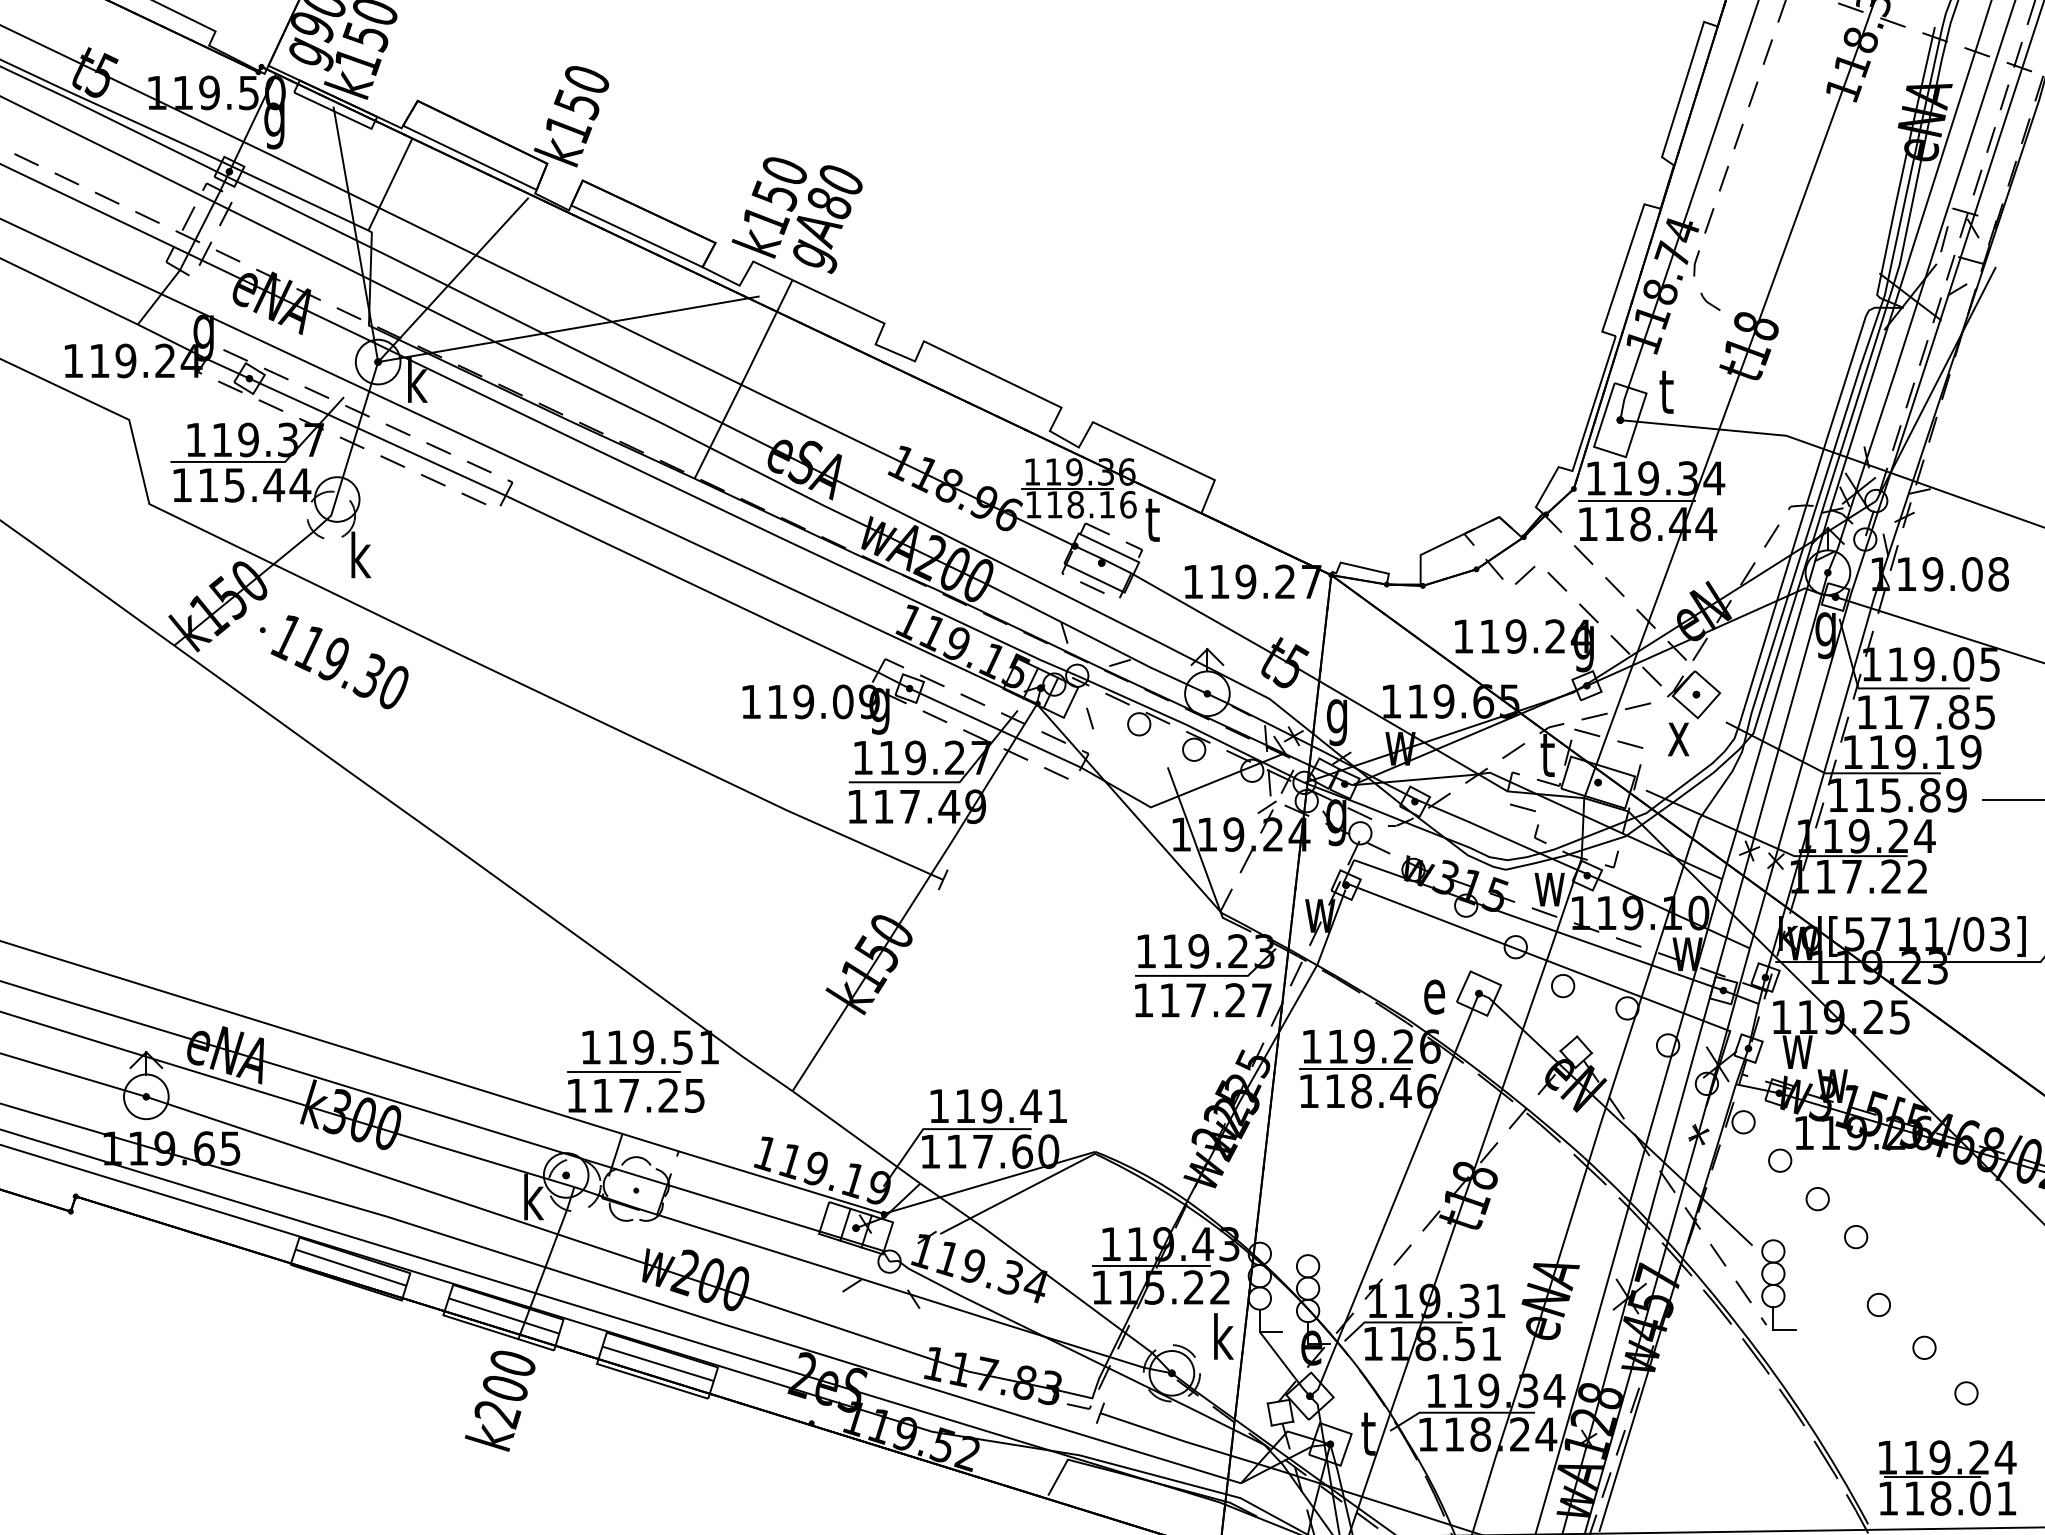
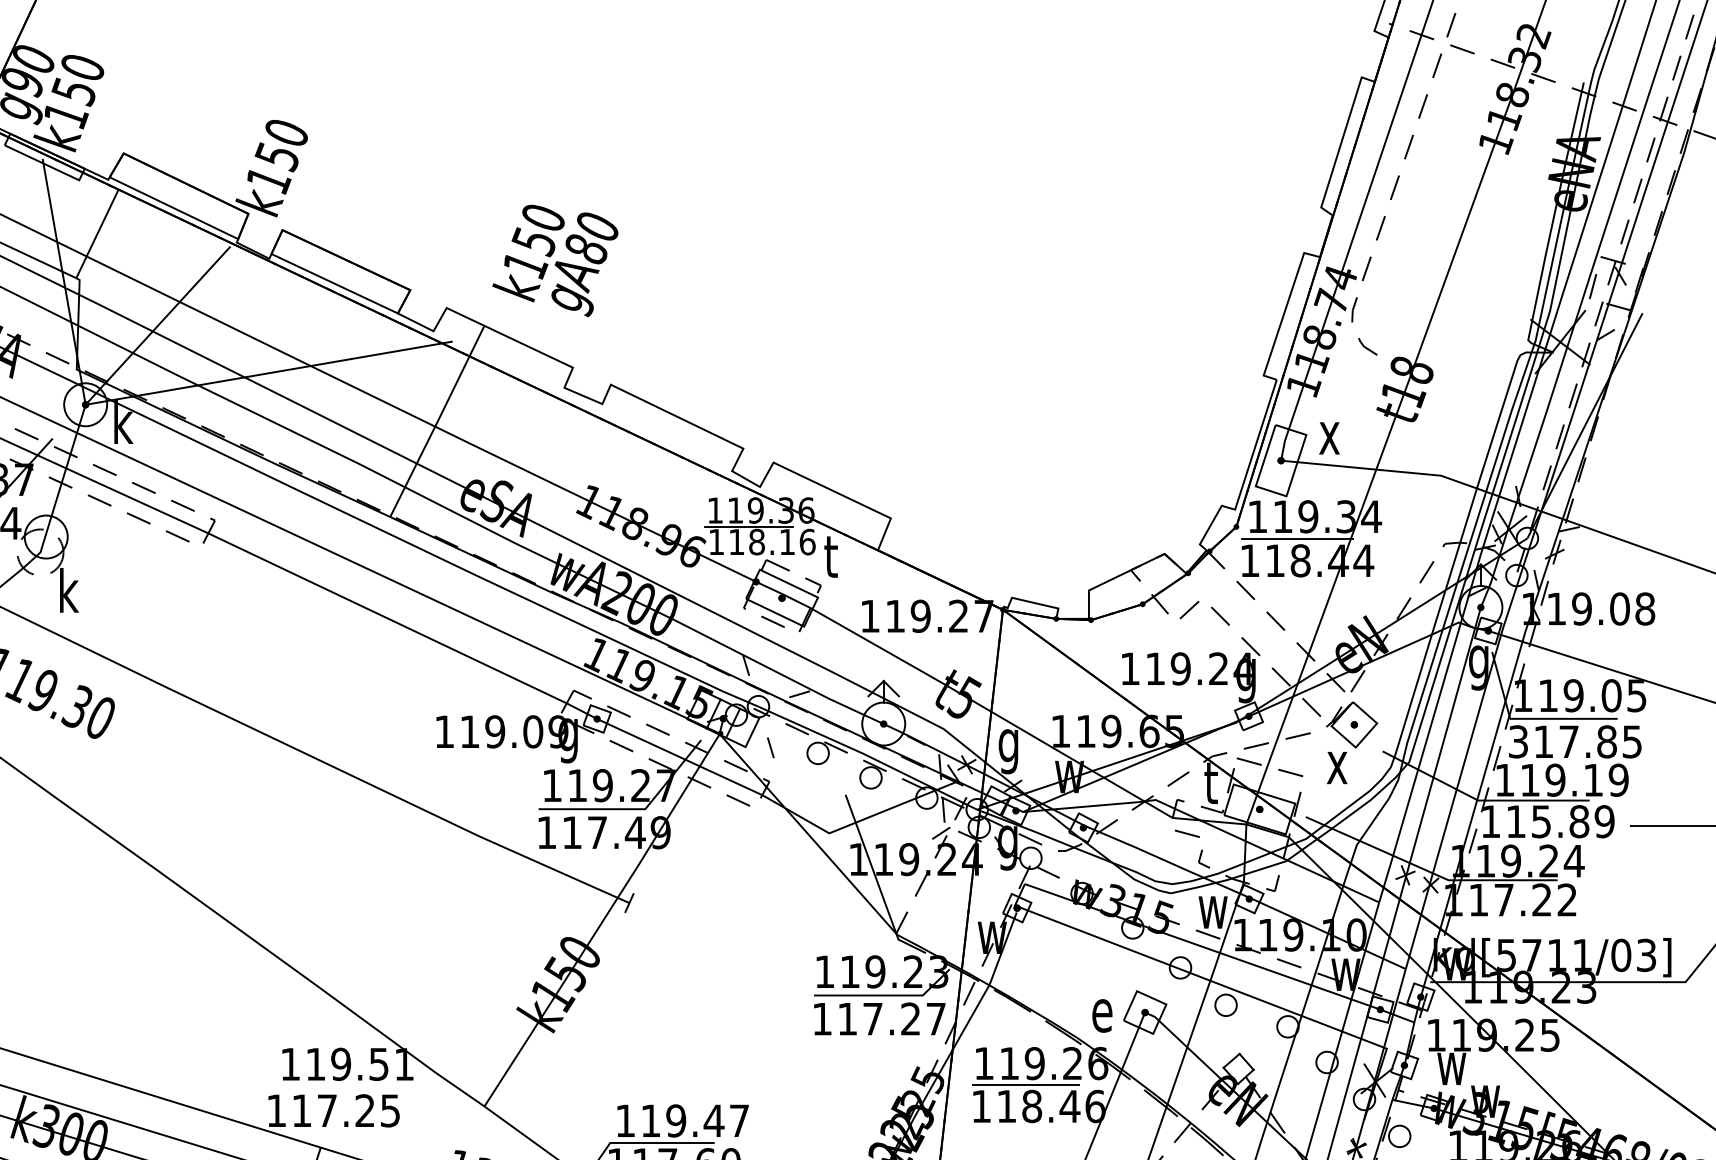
text: (796, 215) -> (554, 260), moved
text: (1670, 391) -> (1329, 433), t -> x
text: (1866, 712) -> (1518, 742), 117.85 -> 317.85
line: (623, 1071) -> (321, 1087), removed
text: (1057, 1105) -> (739, 1120), 119.41 -> 119.47

